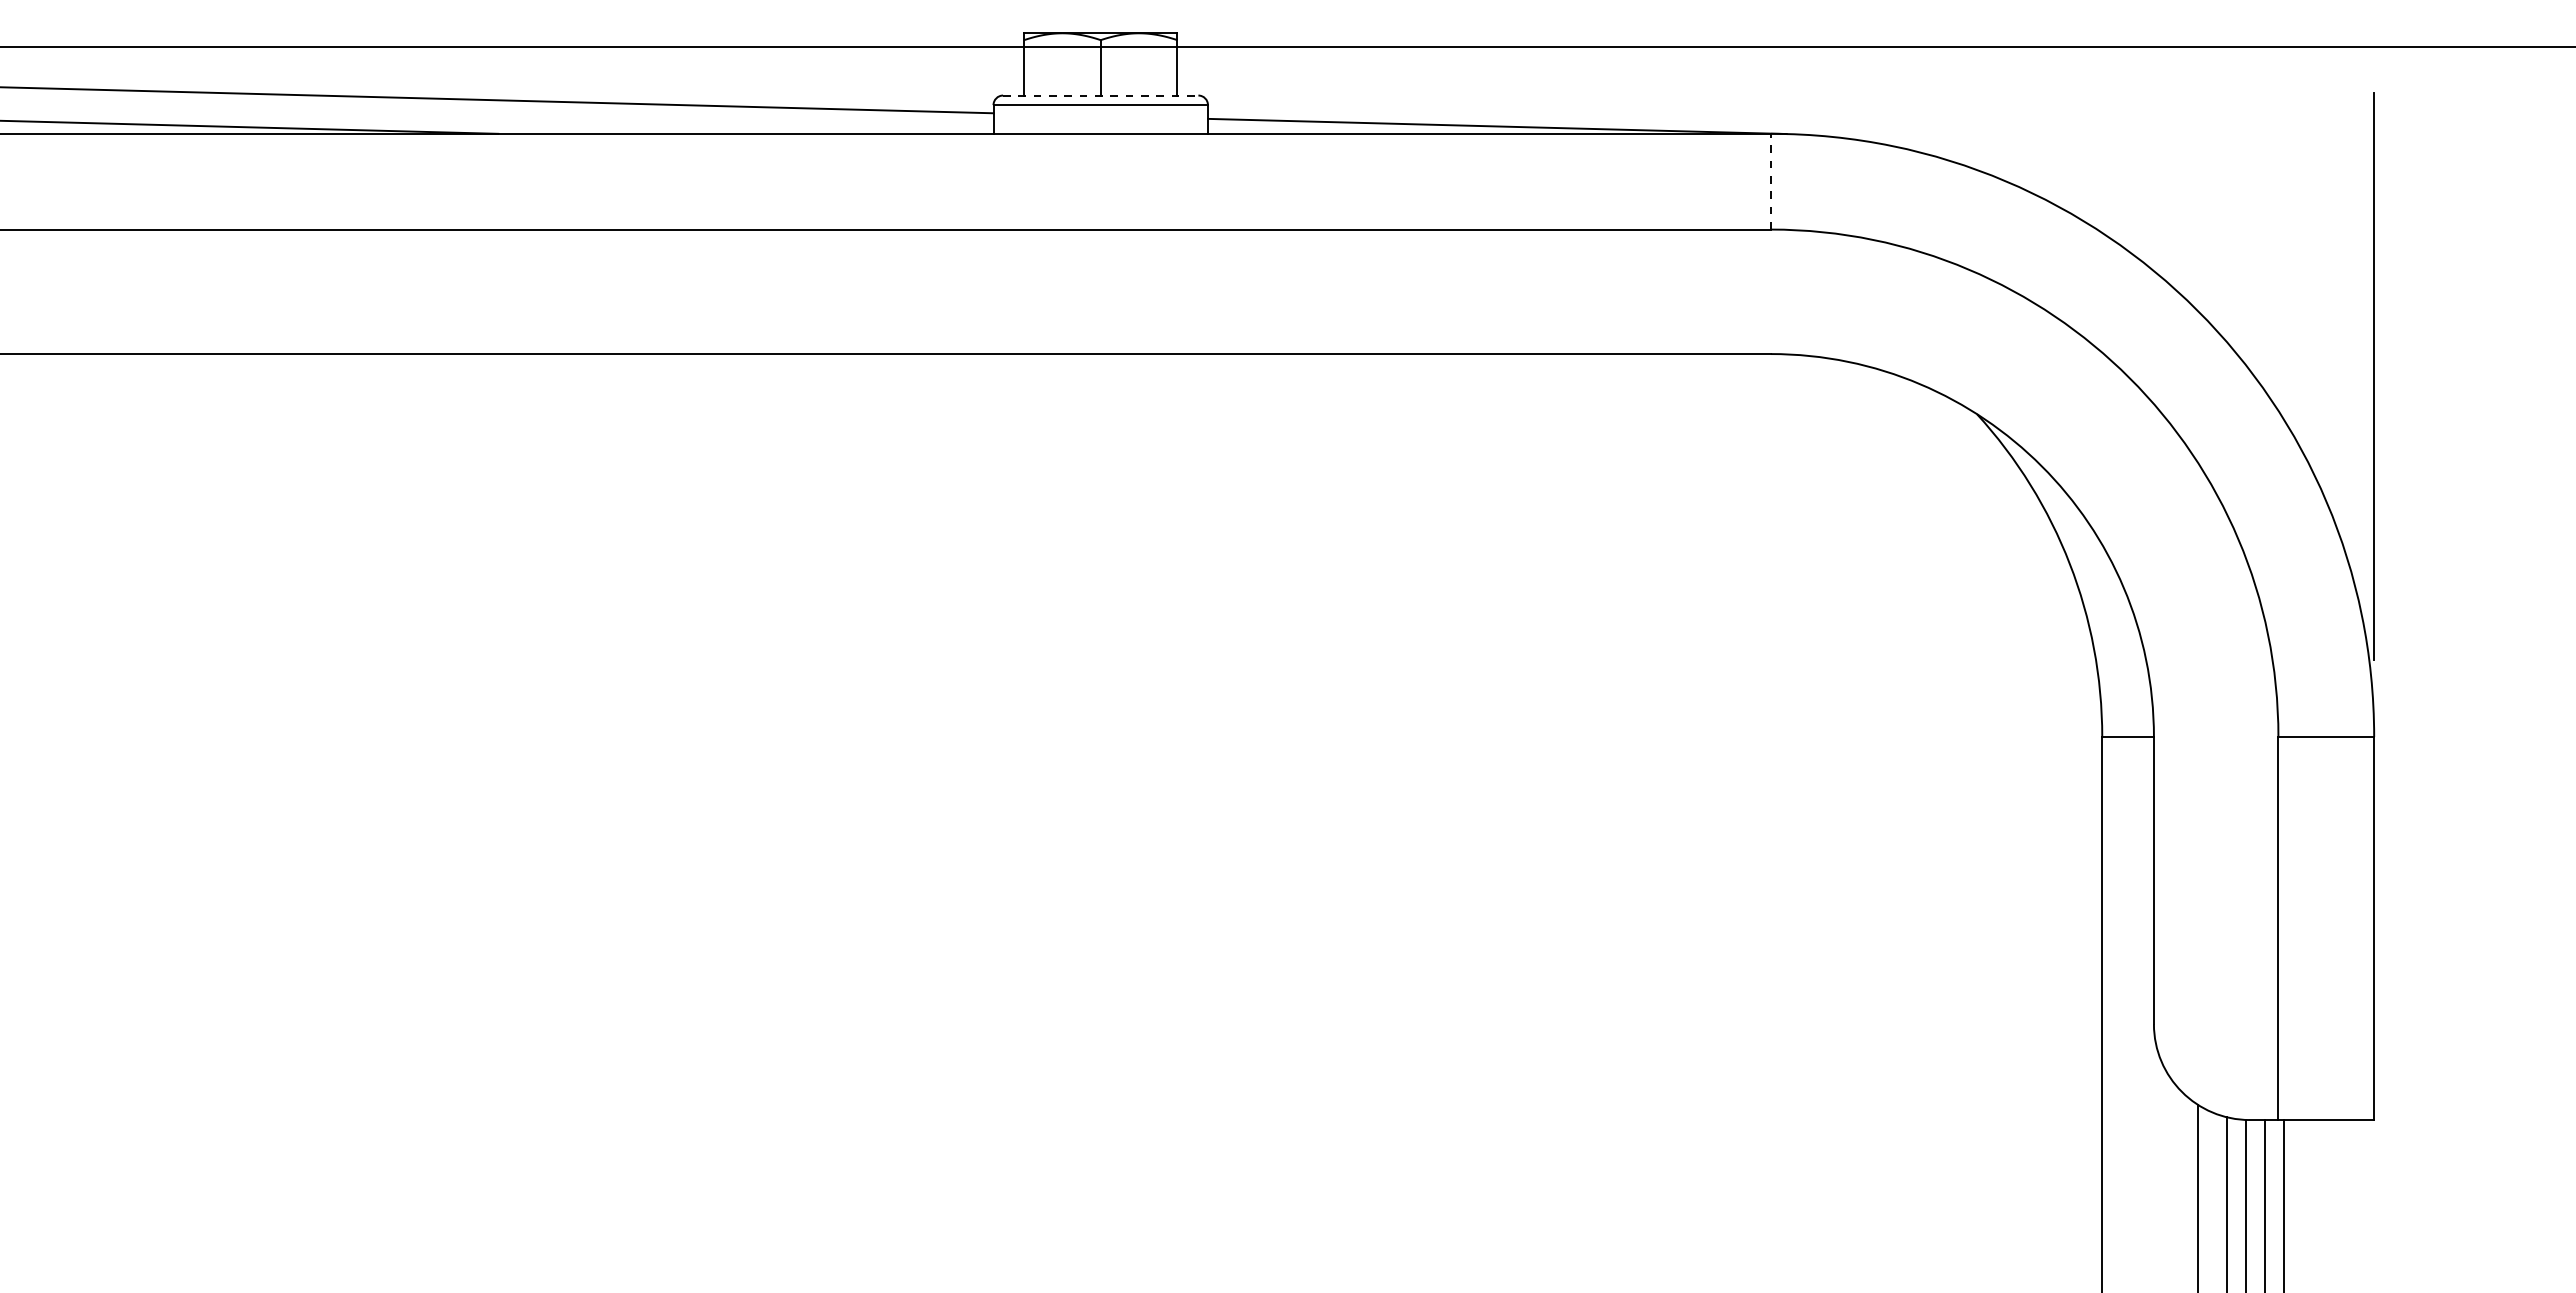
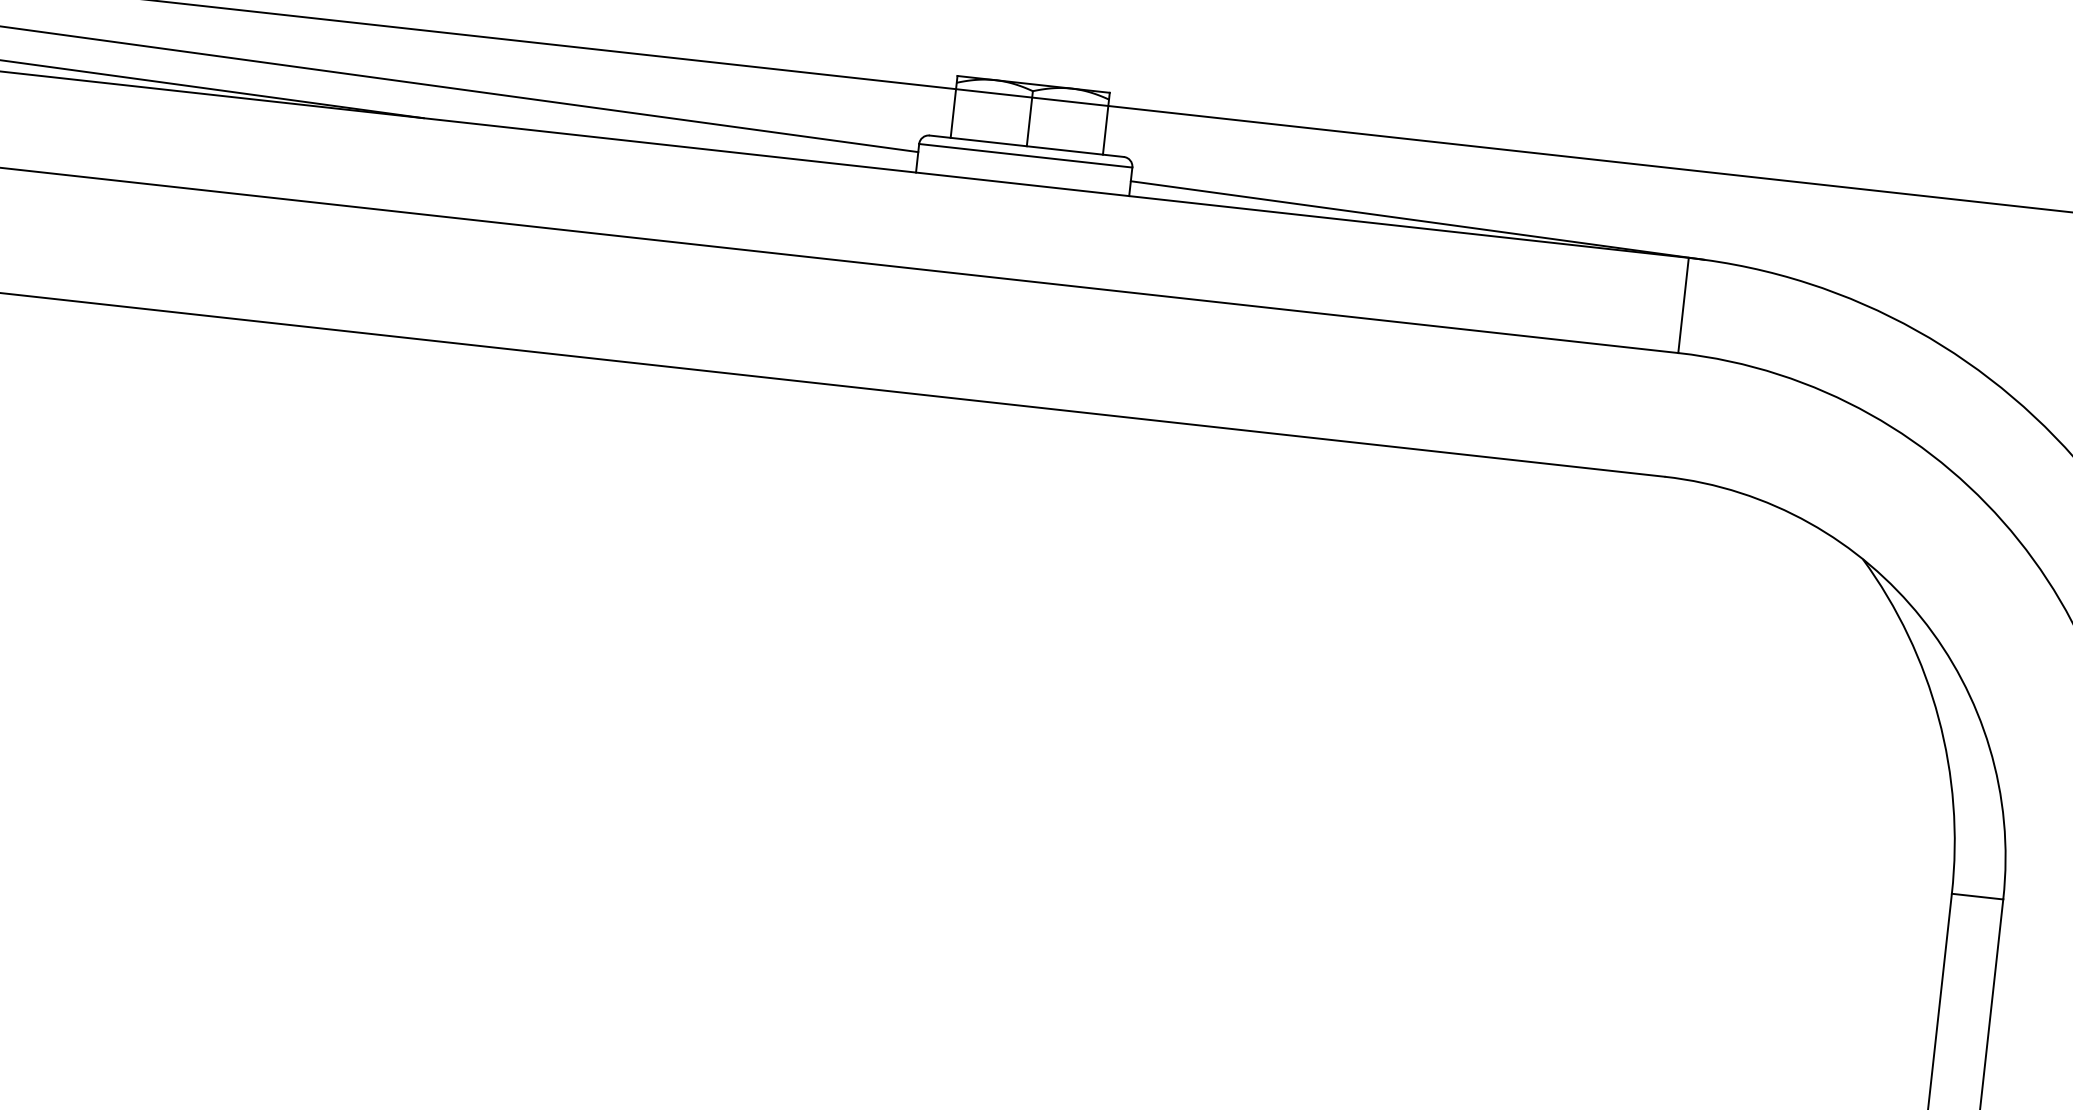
line: (1100, 95) -> (1026, 146), dashed -> solid
line: (1770, 181) -> (1683, 305), dashed -> solid

